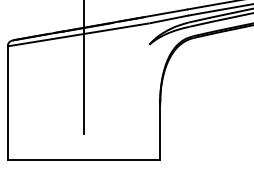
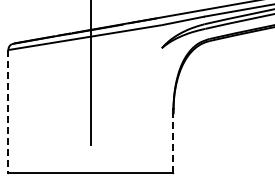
line: (7, 103) -> (8, 111), solid -> dashed
line: (160, 131) -> (173, 142), solid -> dashed

